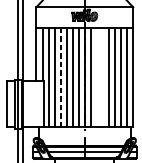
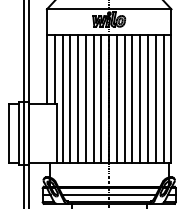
line: (60, 76) -> (78, 98), dashed -> solid
line: (96, 77) -> (124, 99), added
line: (102, 77) -> (132, 99), added

